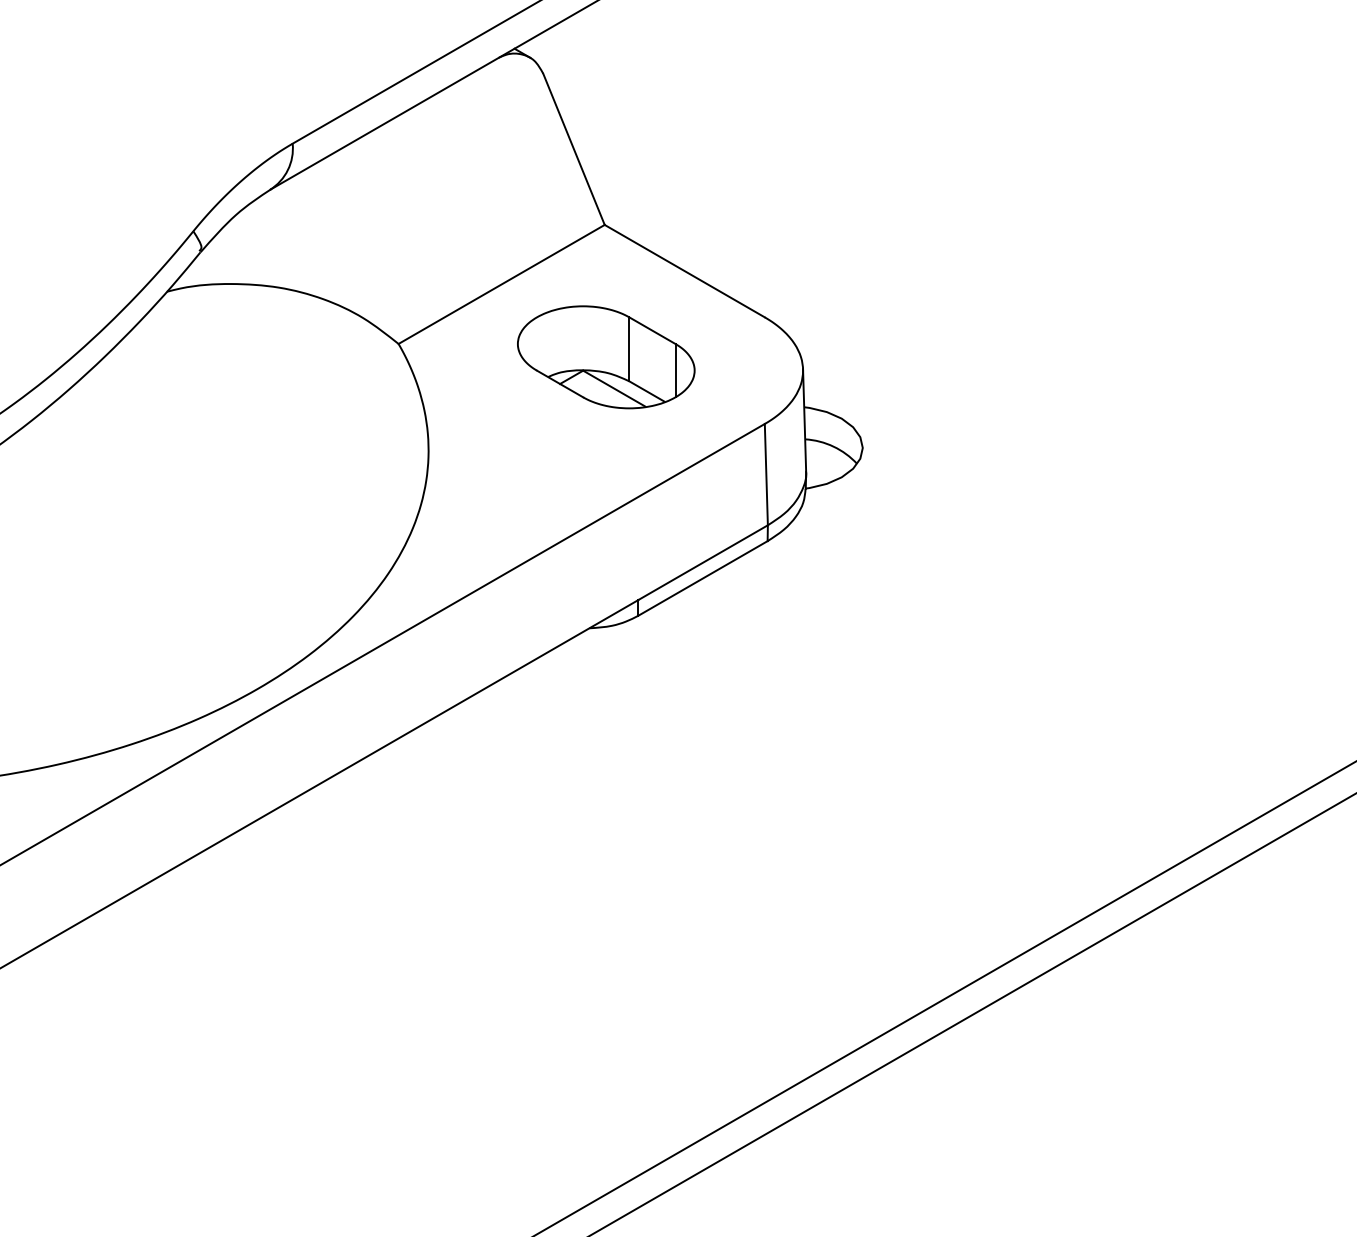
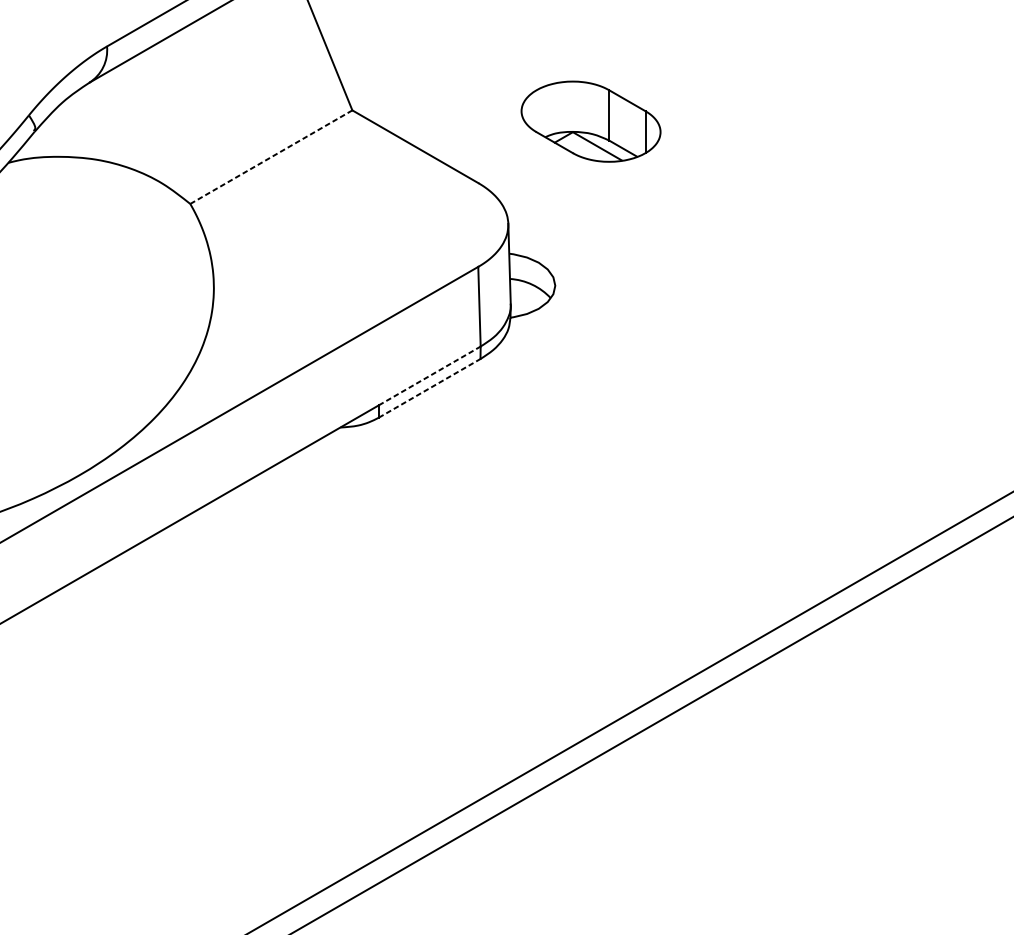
line: (501, 284) -> (271, 157), solid -> dashed
part: (606, 357) -> (591, 121), moved
line: (703, 562) -> (430, 375), solid -> dashed
line: (702, 578) -> (429, 388), solid -> dashed

